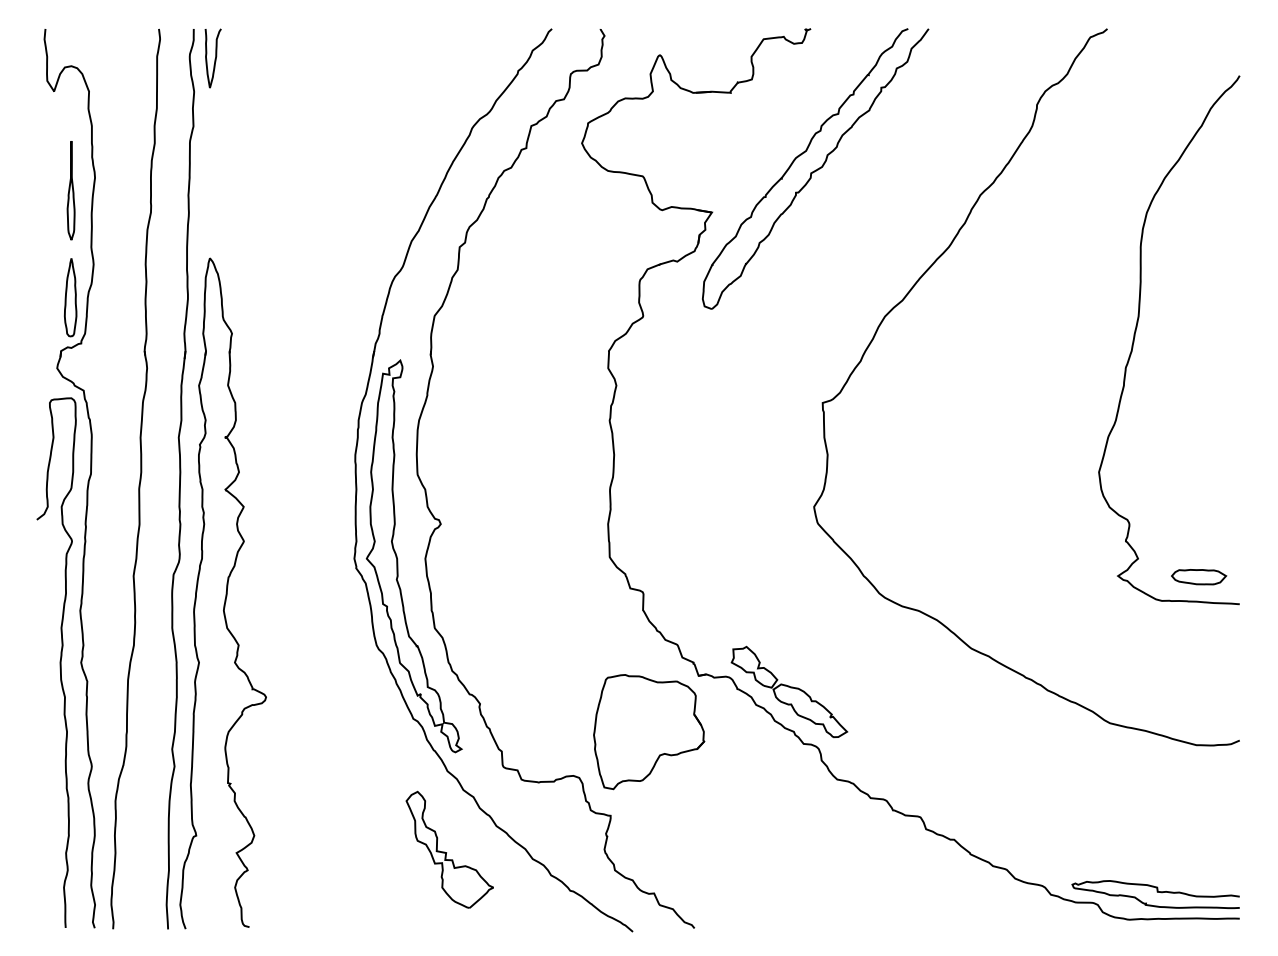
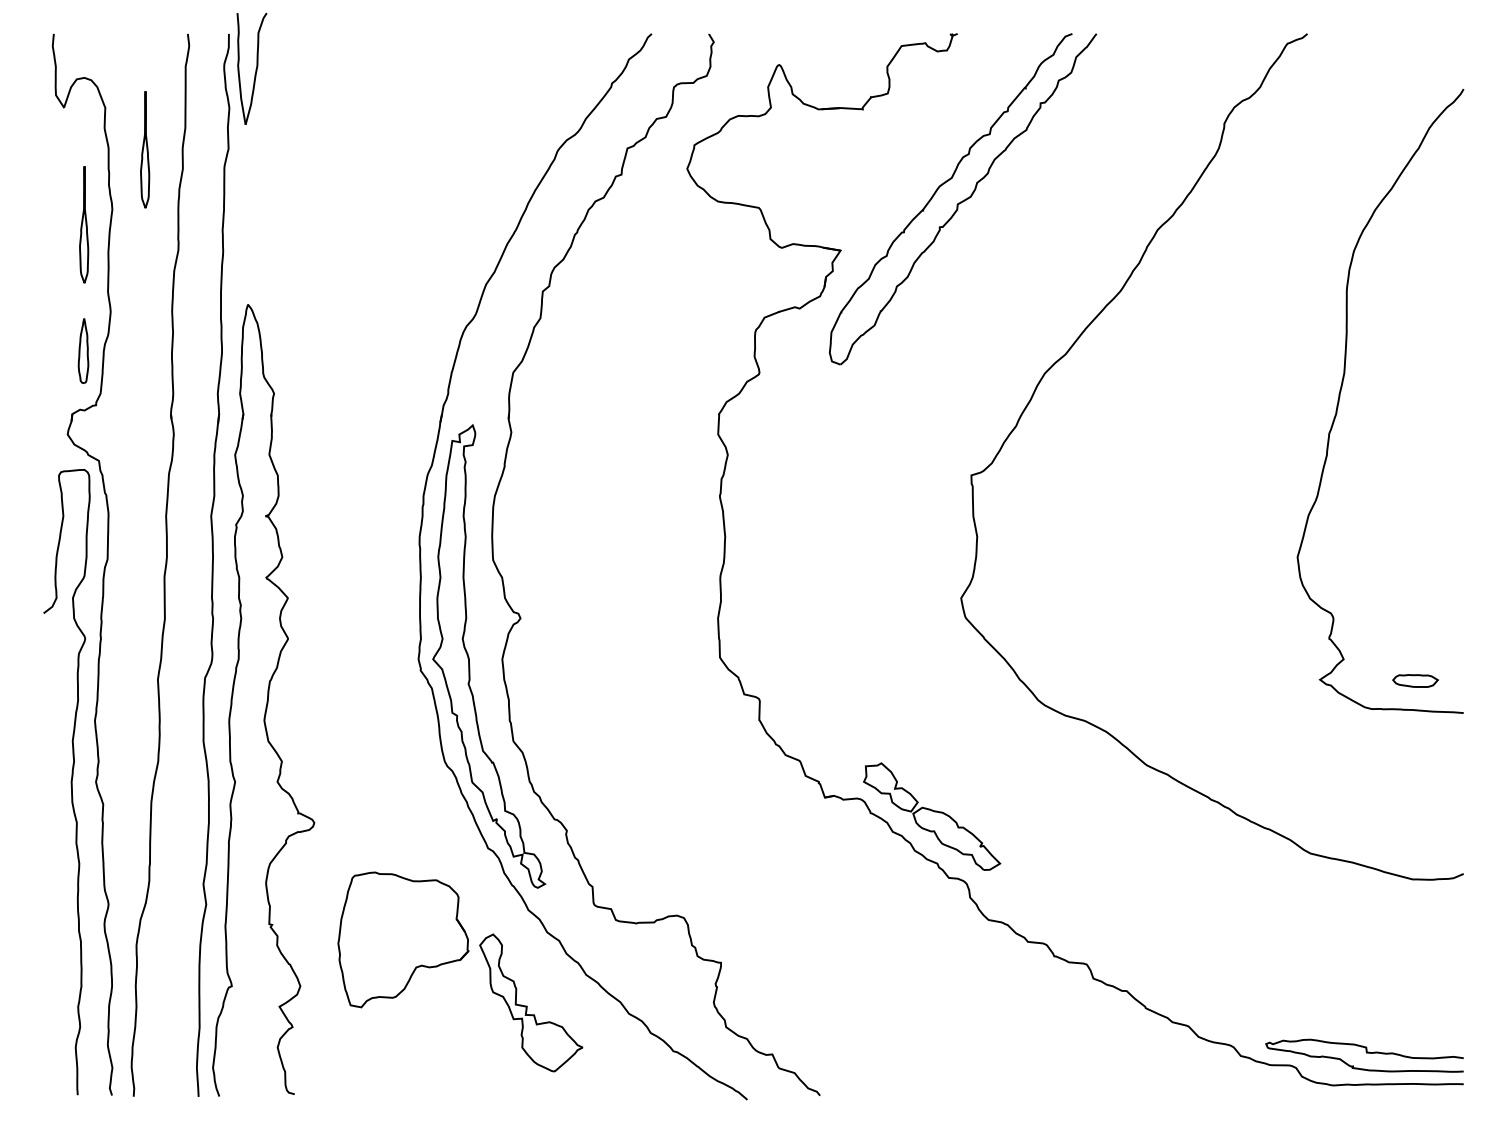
part: (212, 58) -> (251, 68), size x1.6
part: (123, 126) -> (145, 149), added
part: (70, 297) -> (83, 350), size x0.7
part: (1198, 576) -> (1415, 680), size x0.7
part: (649, 731) -> (403, 939), moved

